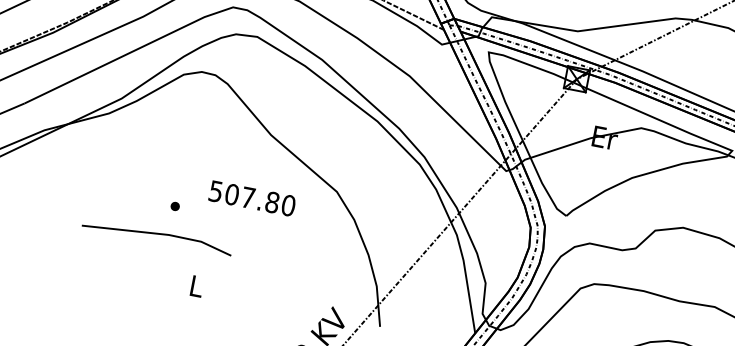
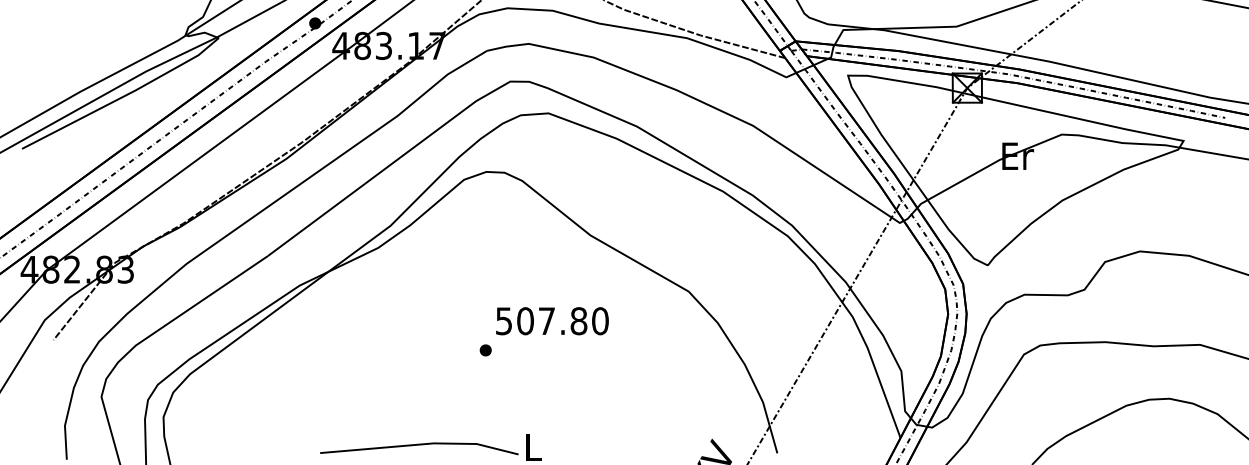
text: (252, 198) -> (552, 321), moved
line: (157, 234) -> (419, 445), moved

